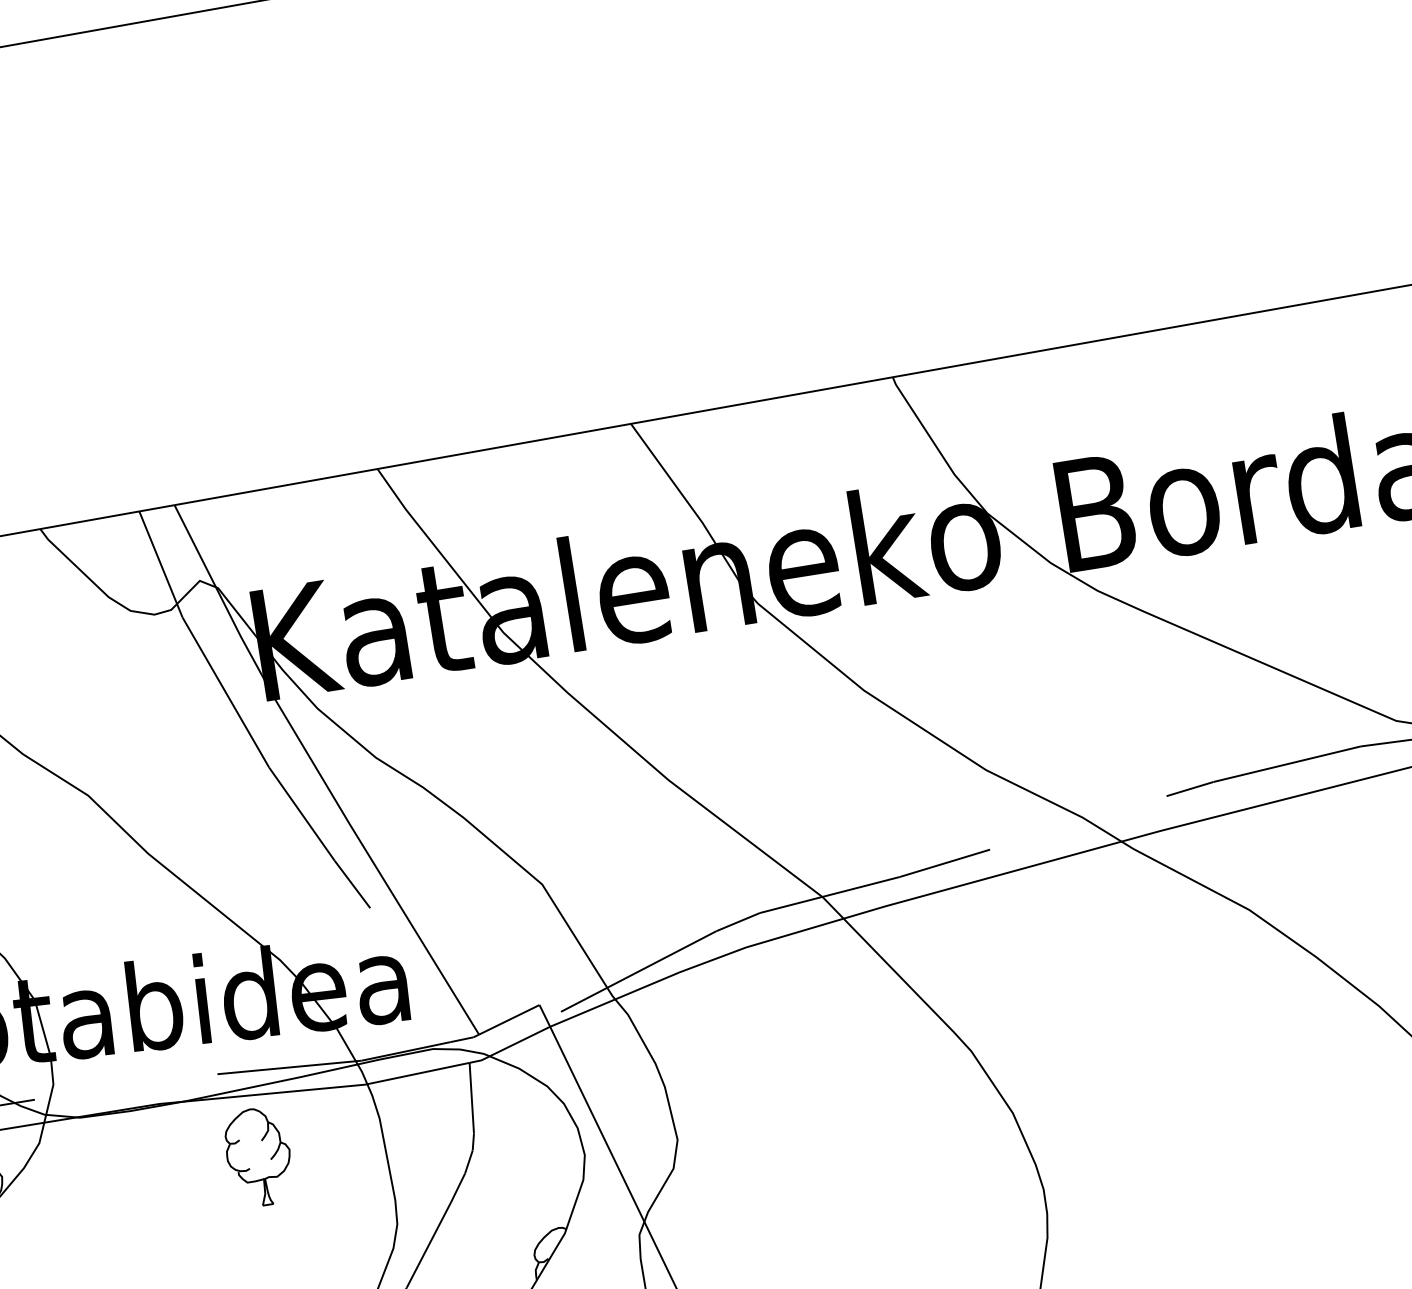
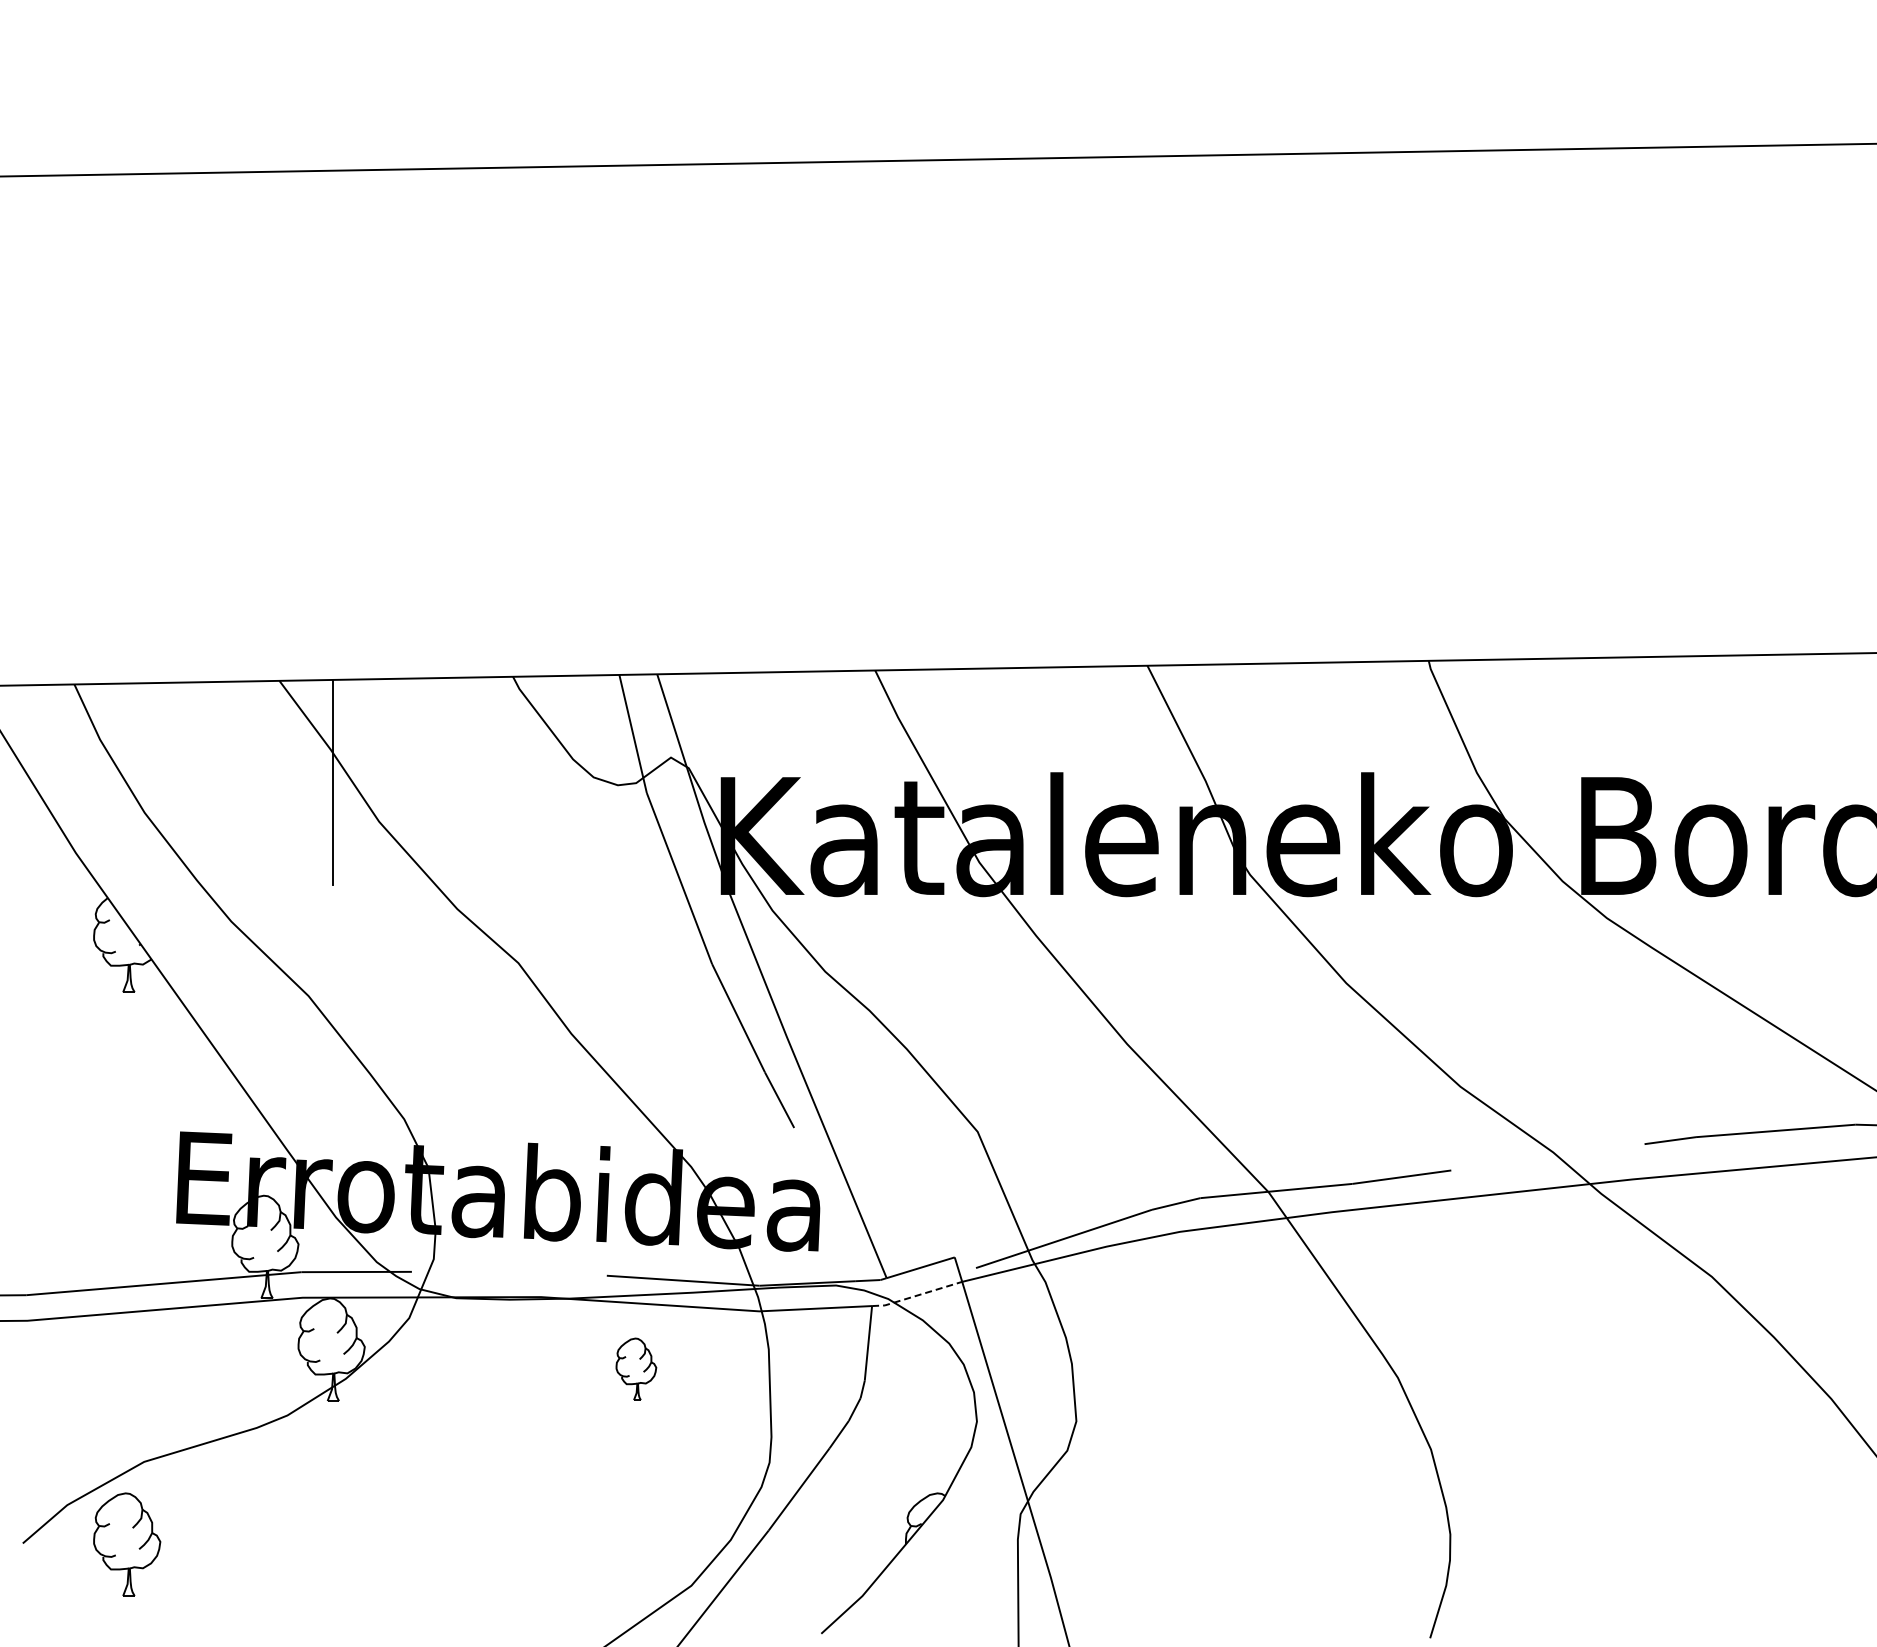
line: (510, 1046) -> (917, 1295), solid -> dashed
part: (259, 1157) -> (636, 1369), size x0.6

